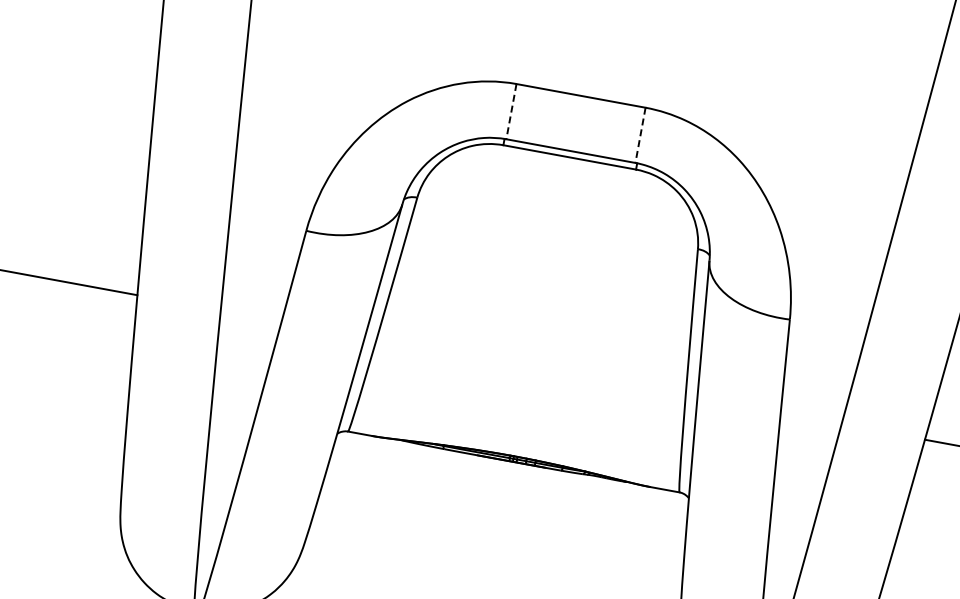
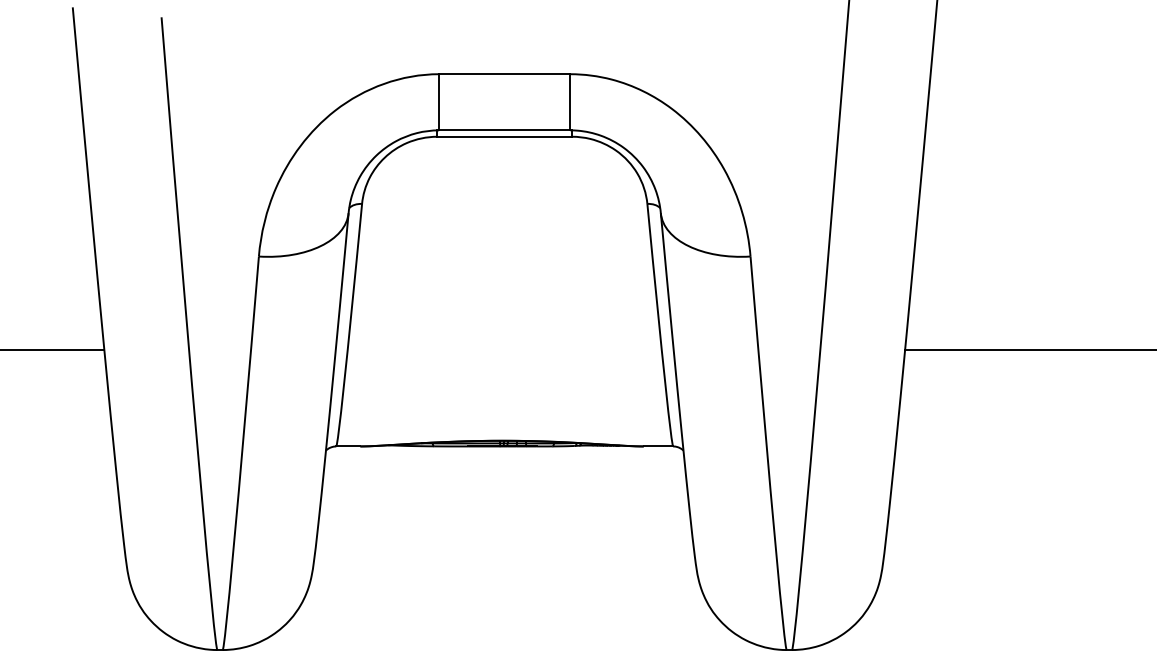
line: (511, 111) -> (439, 102), dashed -> solid
line: (640, 135) -> (570, 102), dashed -> solid

